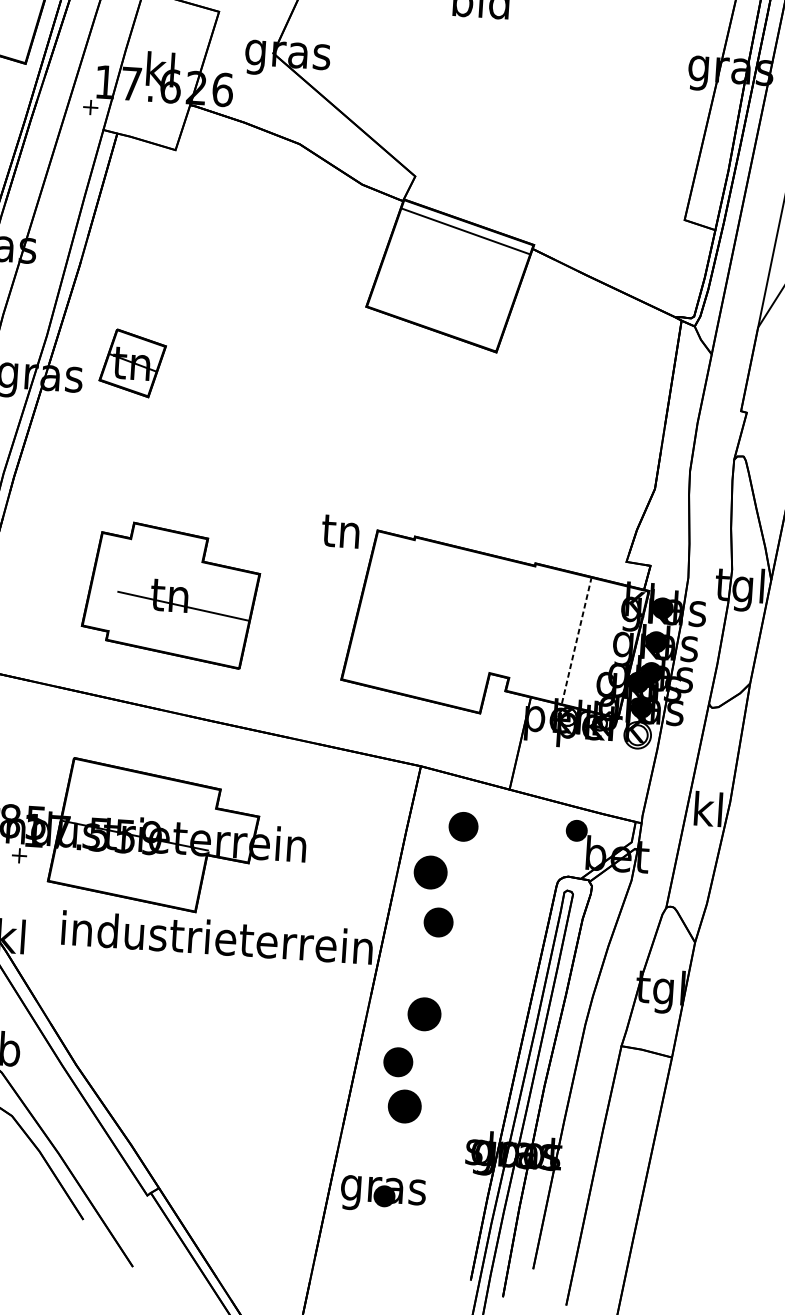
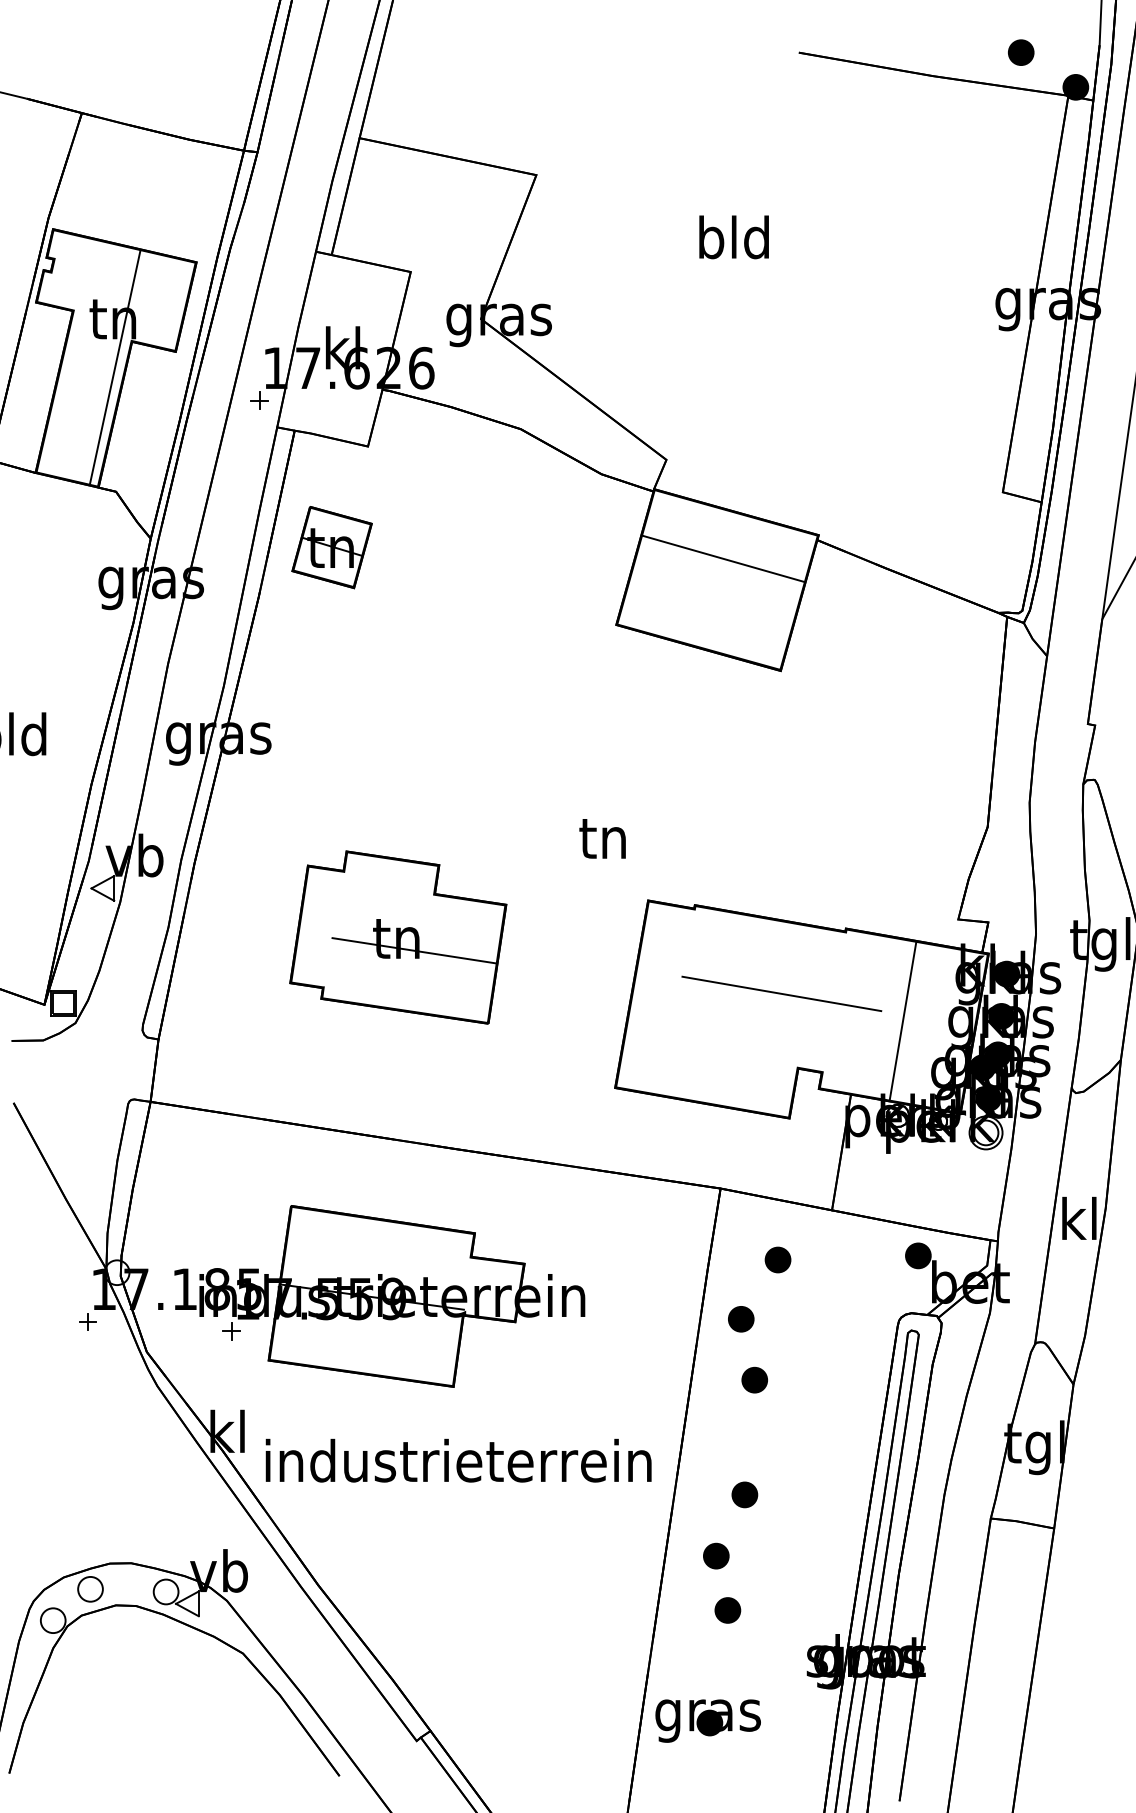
line: (466, 231) -> (723, 558), moved
part: (132, 363) -> (331, 547), moved
text: (340, 531) -> (602, 838), moved
part: (171, 594) -> (398, 937), moved
line: (480, 612) -> (781, 993), added
line: (577, 641) -> (903, 1021), dashed -> solid
part: (463, 826) -> (777, 1259), size x0.71
part: (430, 872) -> (741, 1319), size x0.62
part: (438, 921) -> (754, 1379), size x0.71
text: (217, 937) -> (458, 1460), moved
part: (424, 1014) -> (744, 1494), size x0.62
part: (398, 1061) -> (716, 1555), size x0.71
part: (404, 1106) -> (727, 1610), size x0.62

